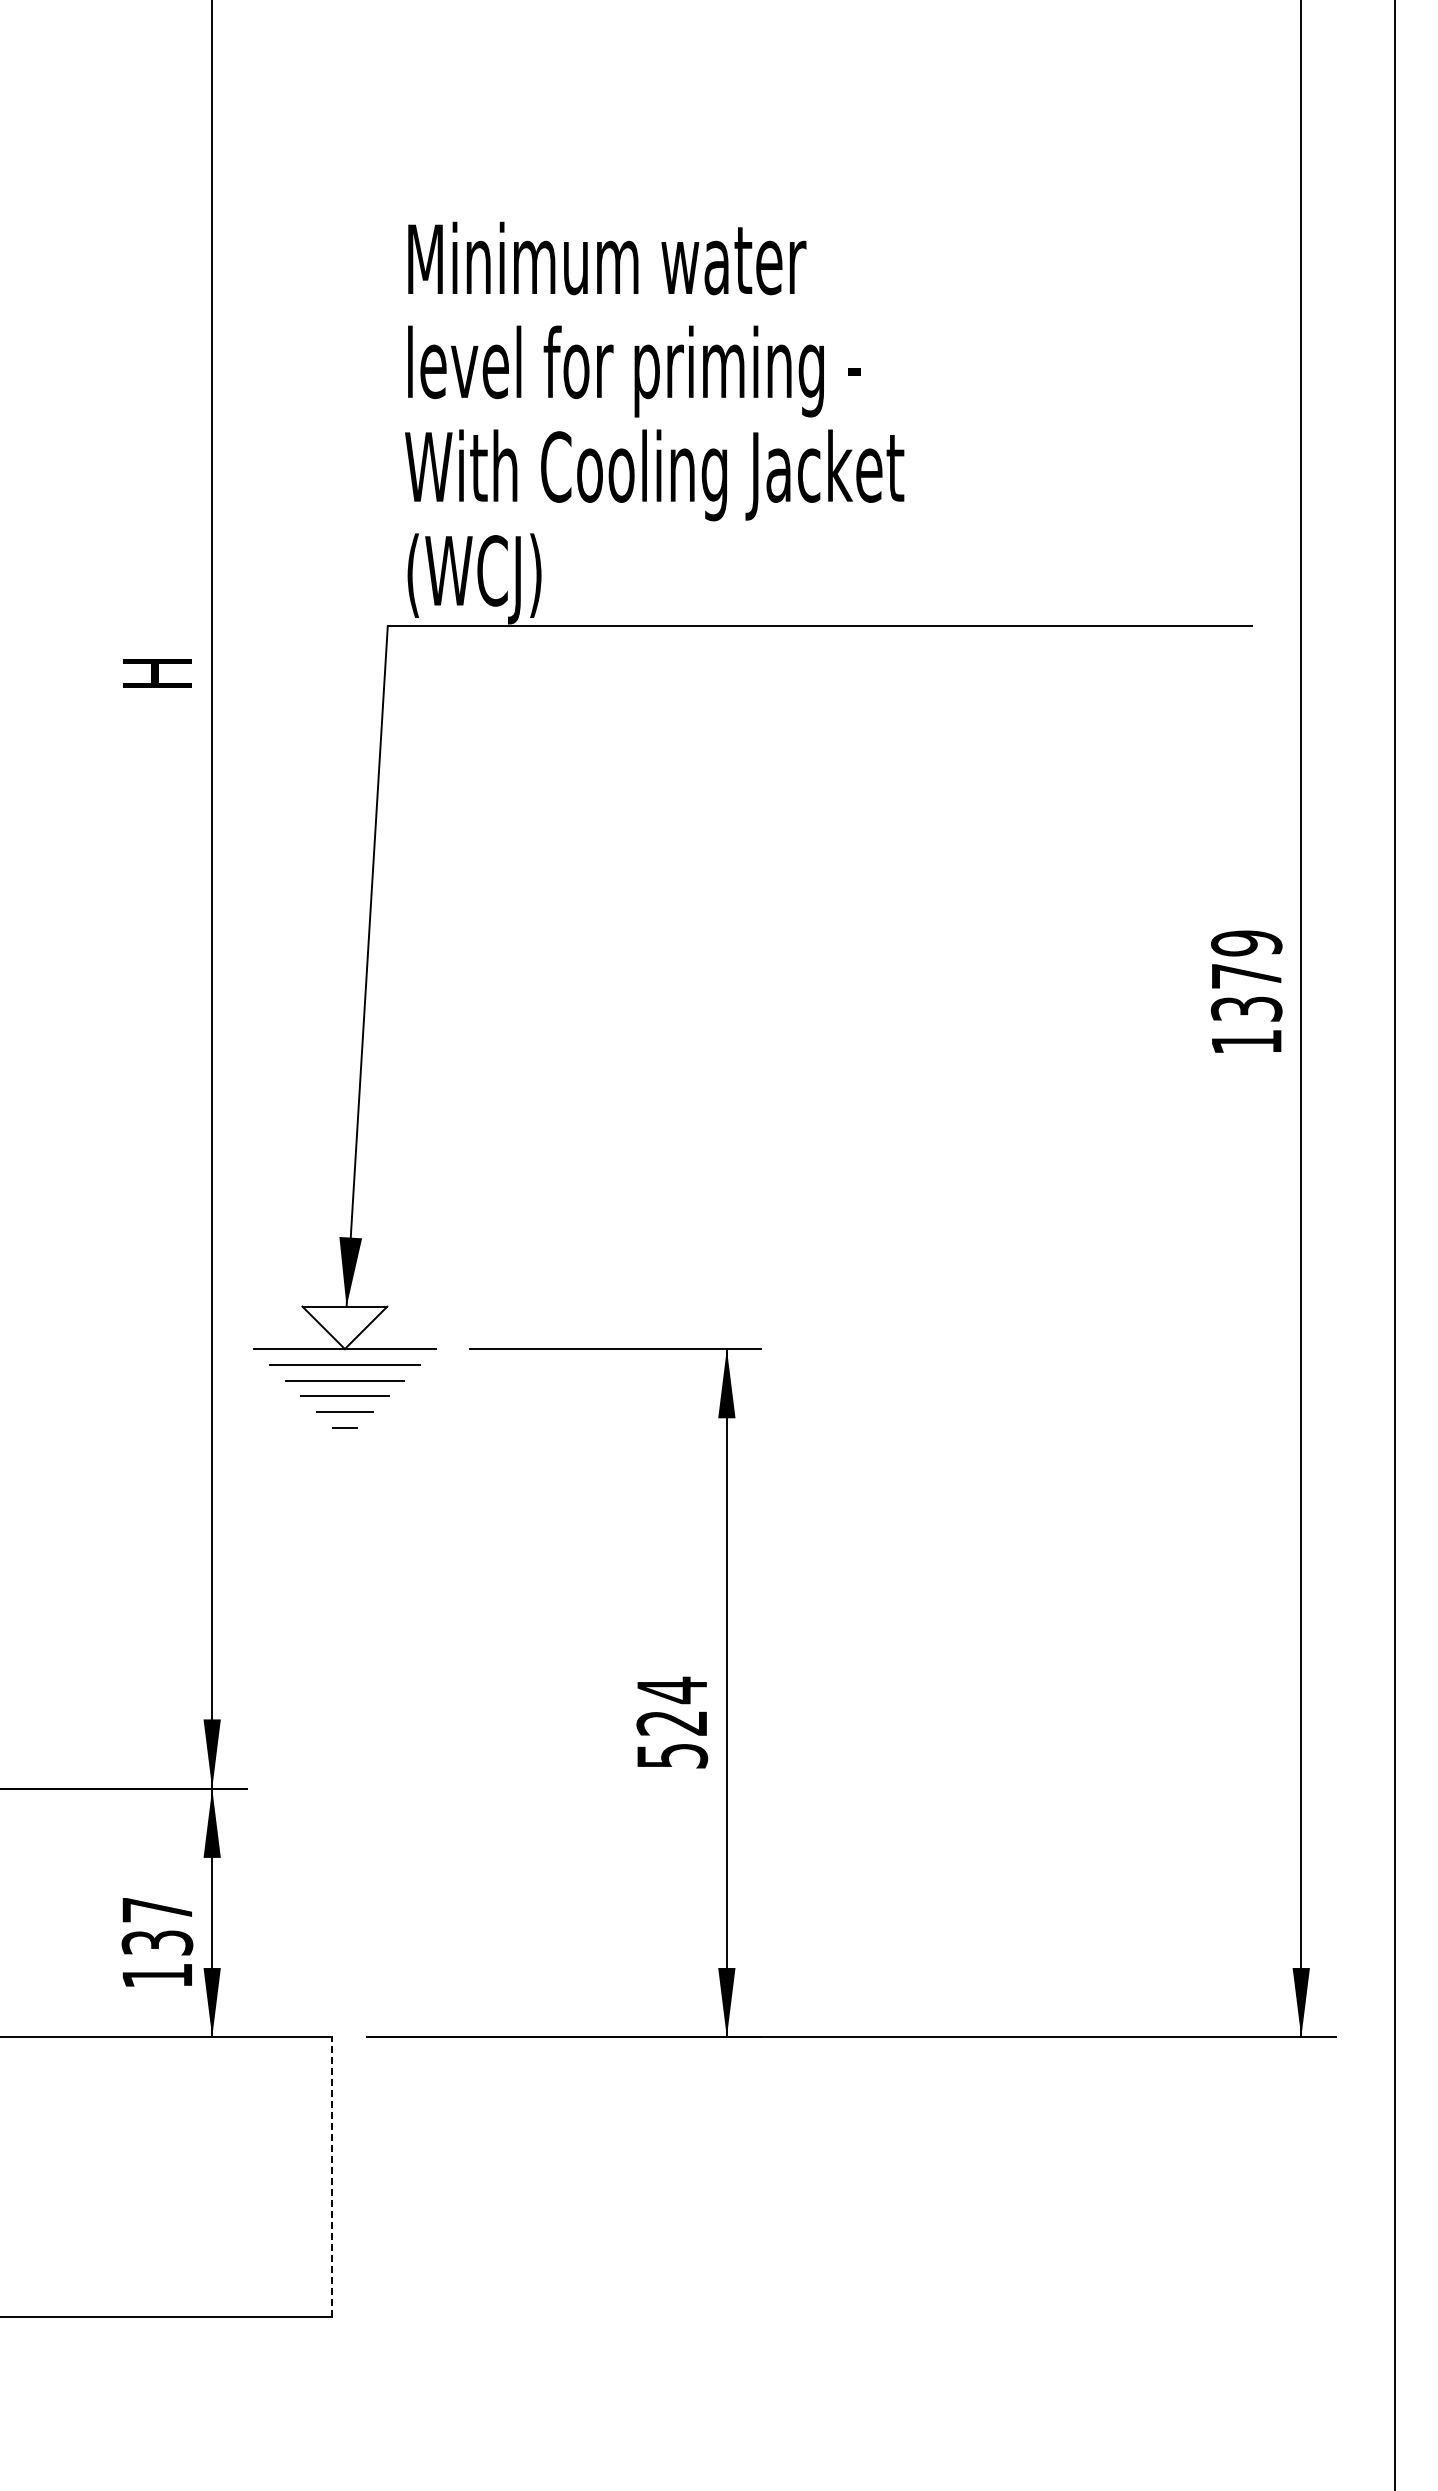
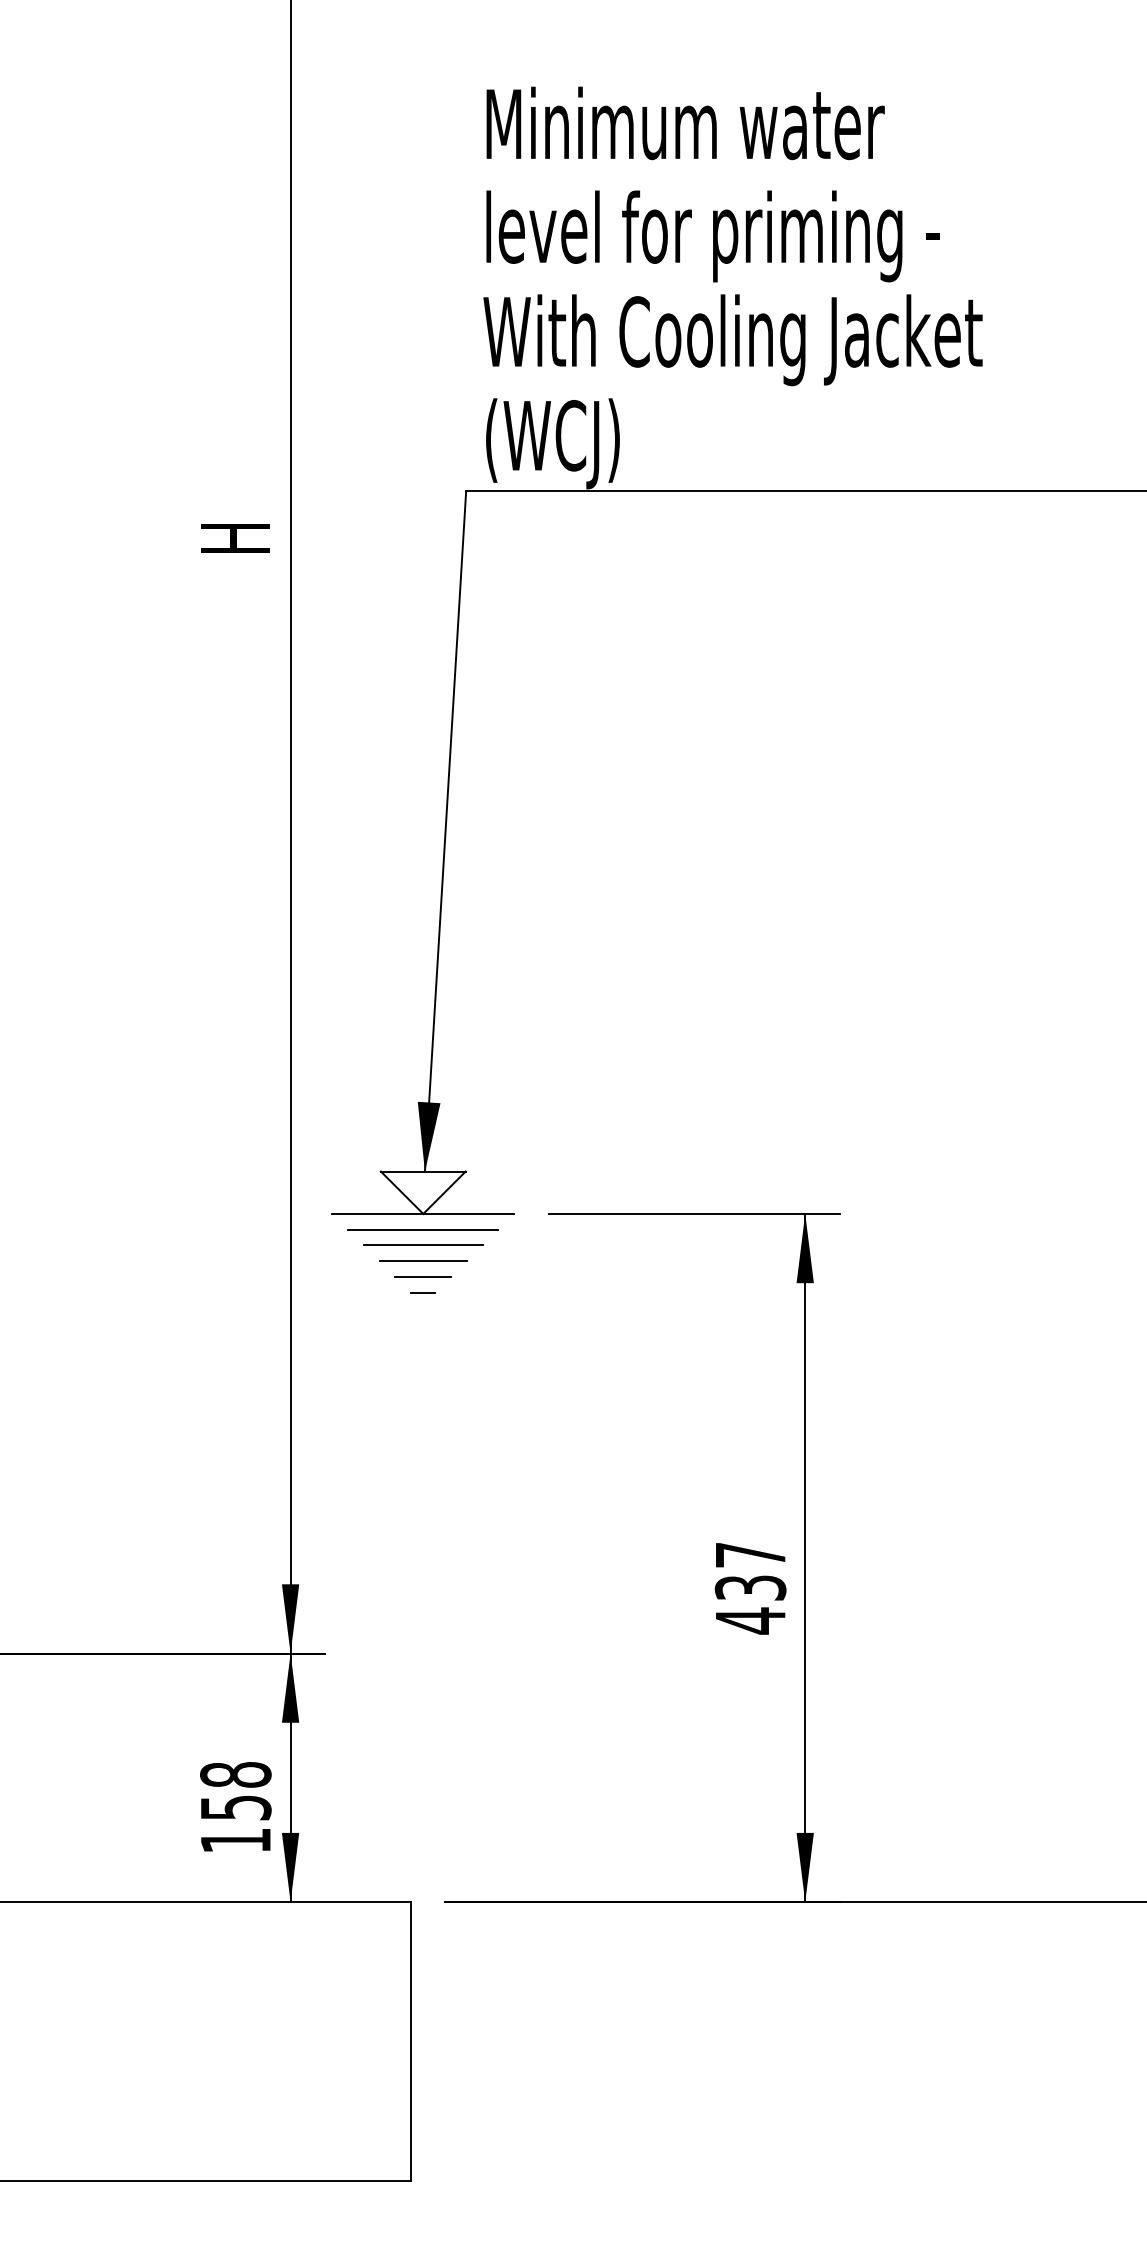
text: (672, 1722) -> (750, 1587), 524 -> 437
text: (157, 1926) -> (235, 1791), 137 -> 158
line: (332, 2176) -> (410, 2041), dashed -> solid

